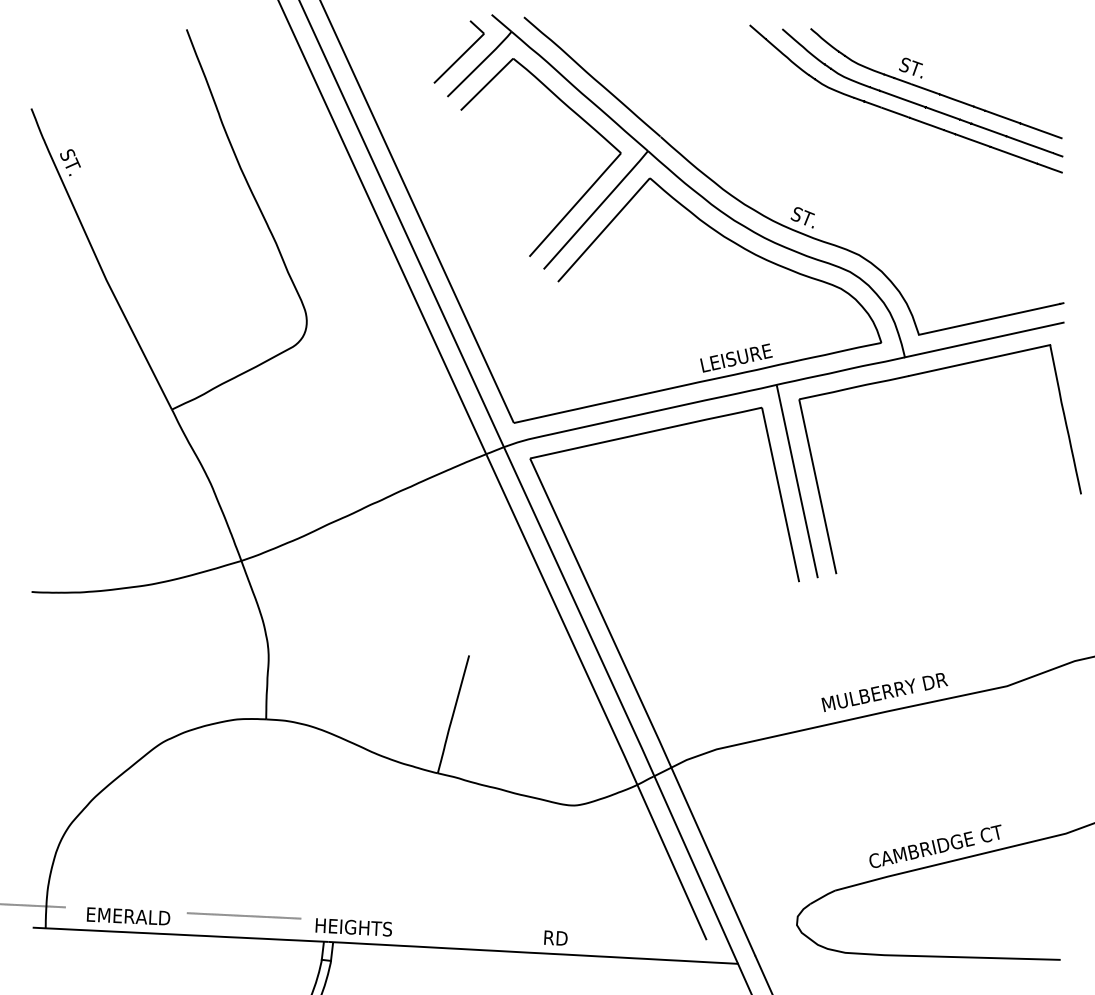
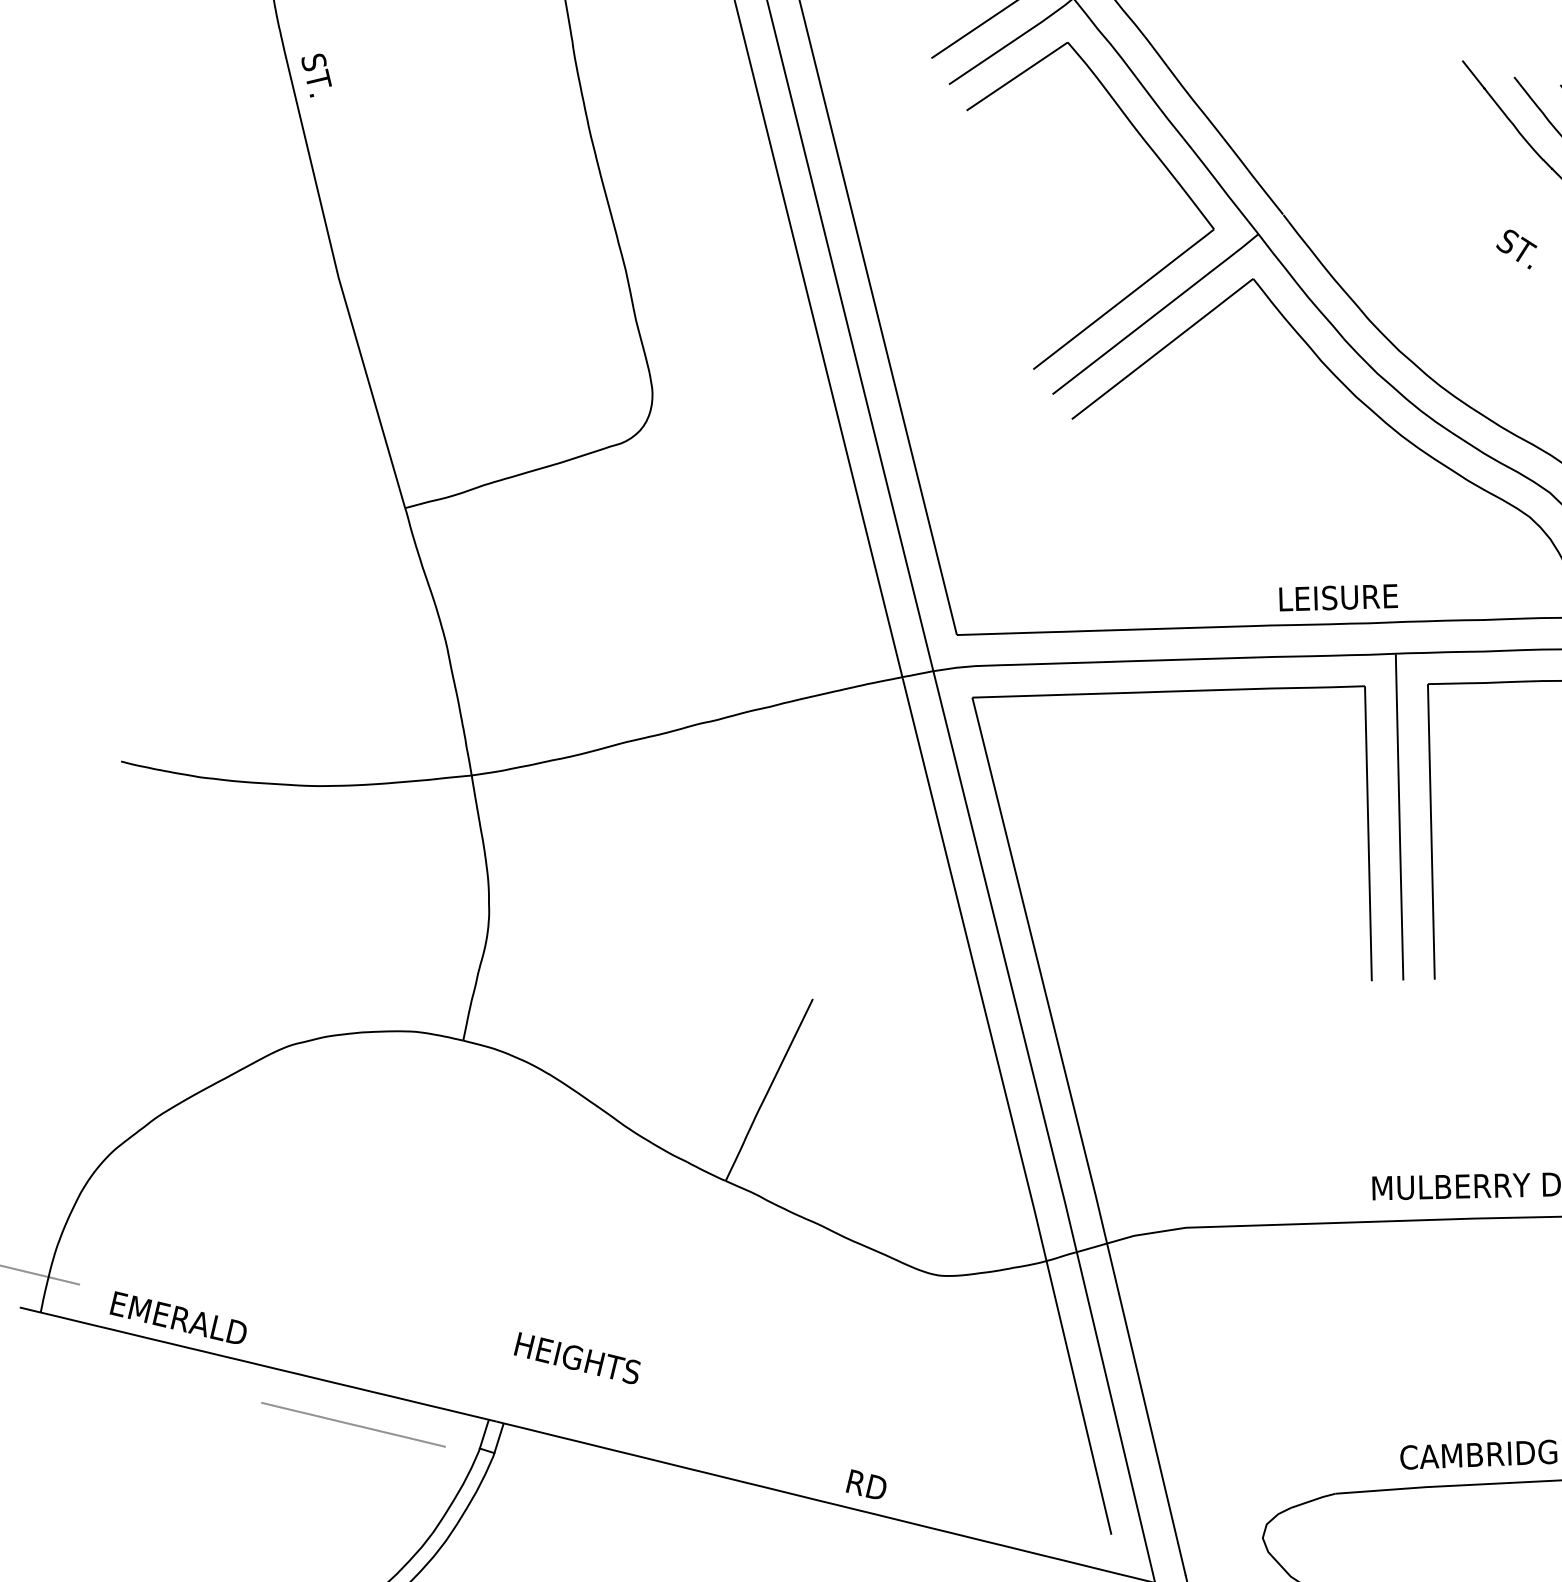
text: (802, 217) -> (1515, 248), moved
line: (244, 915) -> (354, 1424), moved
text: (353, 927) -> (577, 1358), moved

